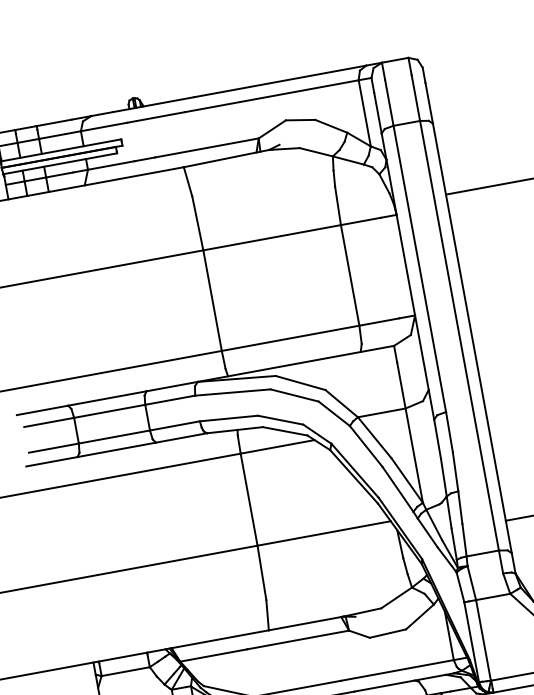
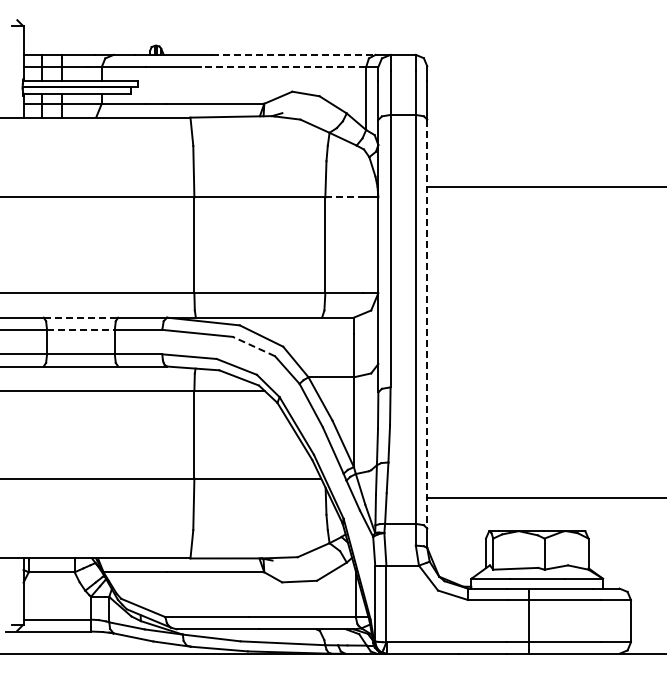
line: (279, 81) -> (293, 54), solid -> dashed
line: (271, 96) -> (283, 67), solid -> dashed
line: (361, 221) -> (344, 197), solid -> dashed
line: (472, 338) -> (427, 324), solid -> dashed
line: (294, 395) -> (253, 346), solid -> dashed
line: (107, 398) -> (81, 317), solid -> dashed
line: (109, 411) -> (80, 329), solid -> dashed

